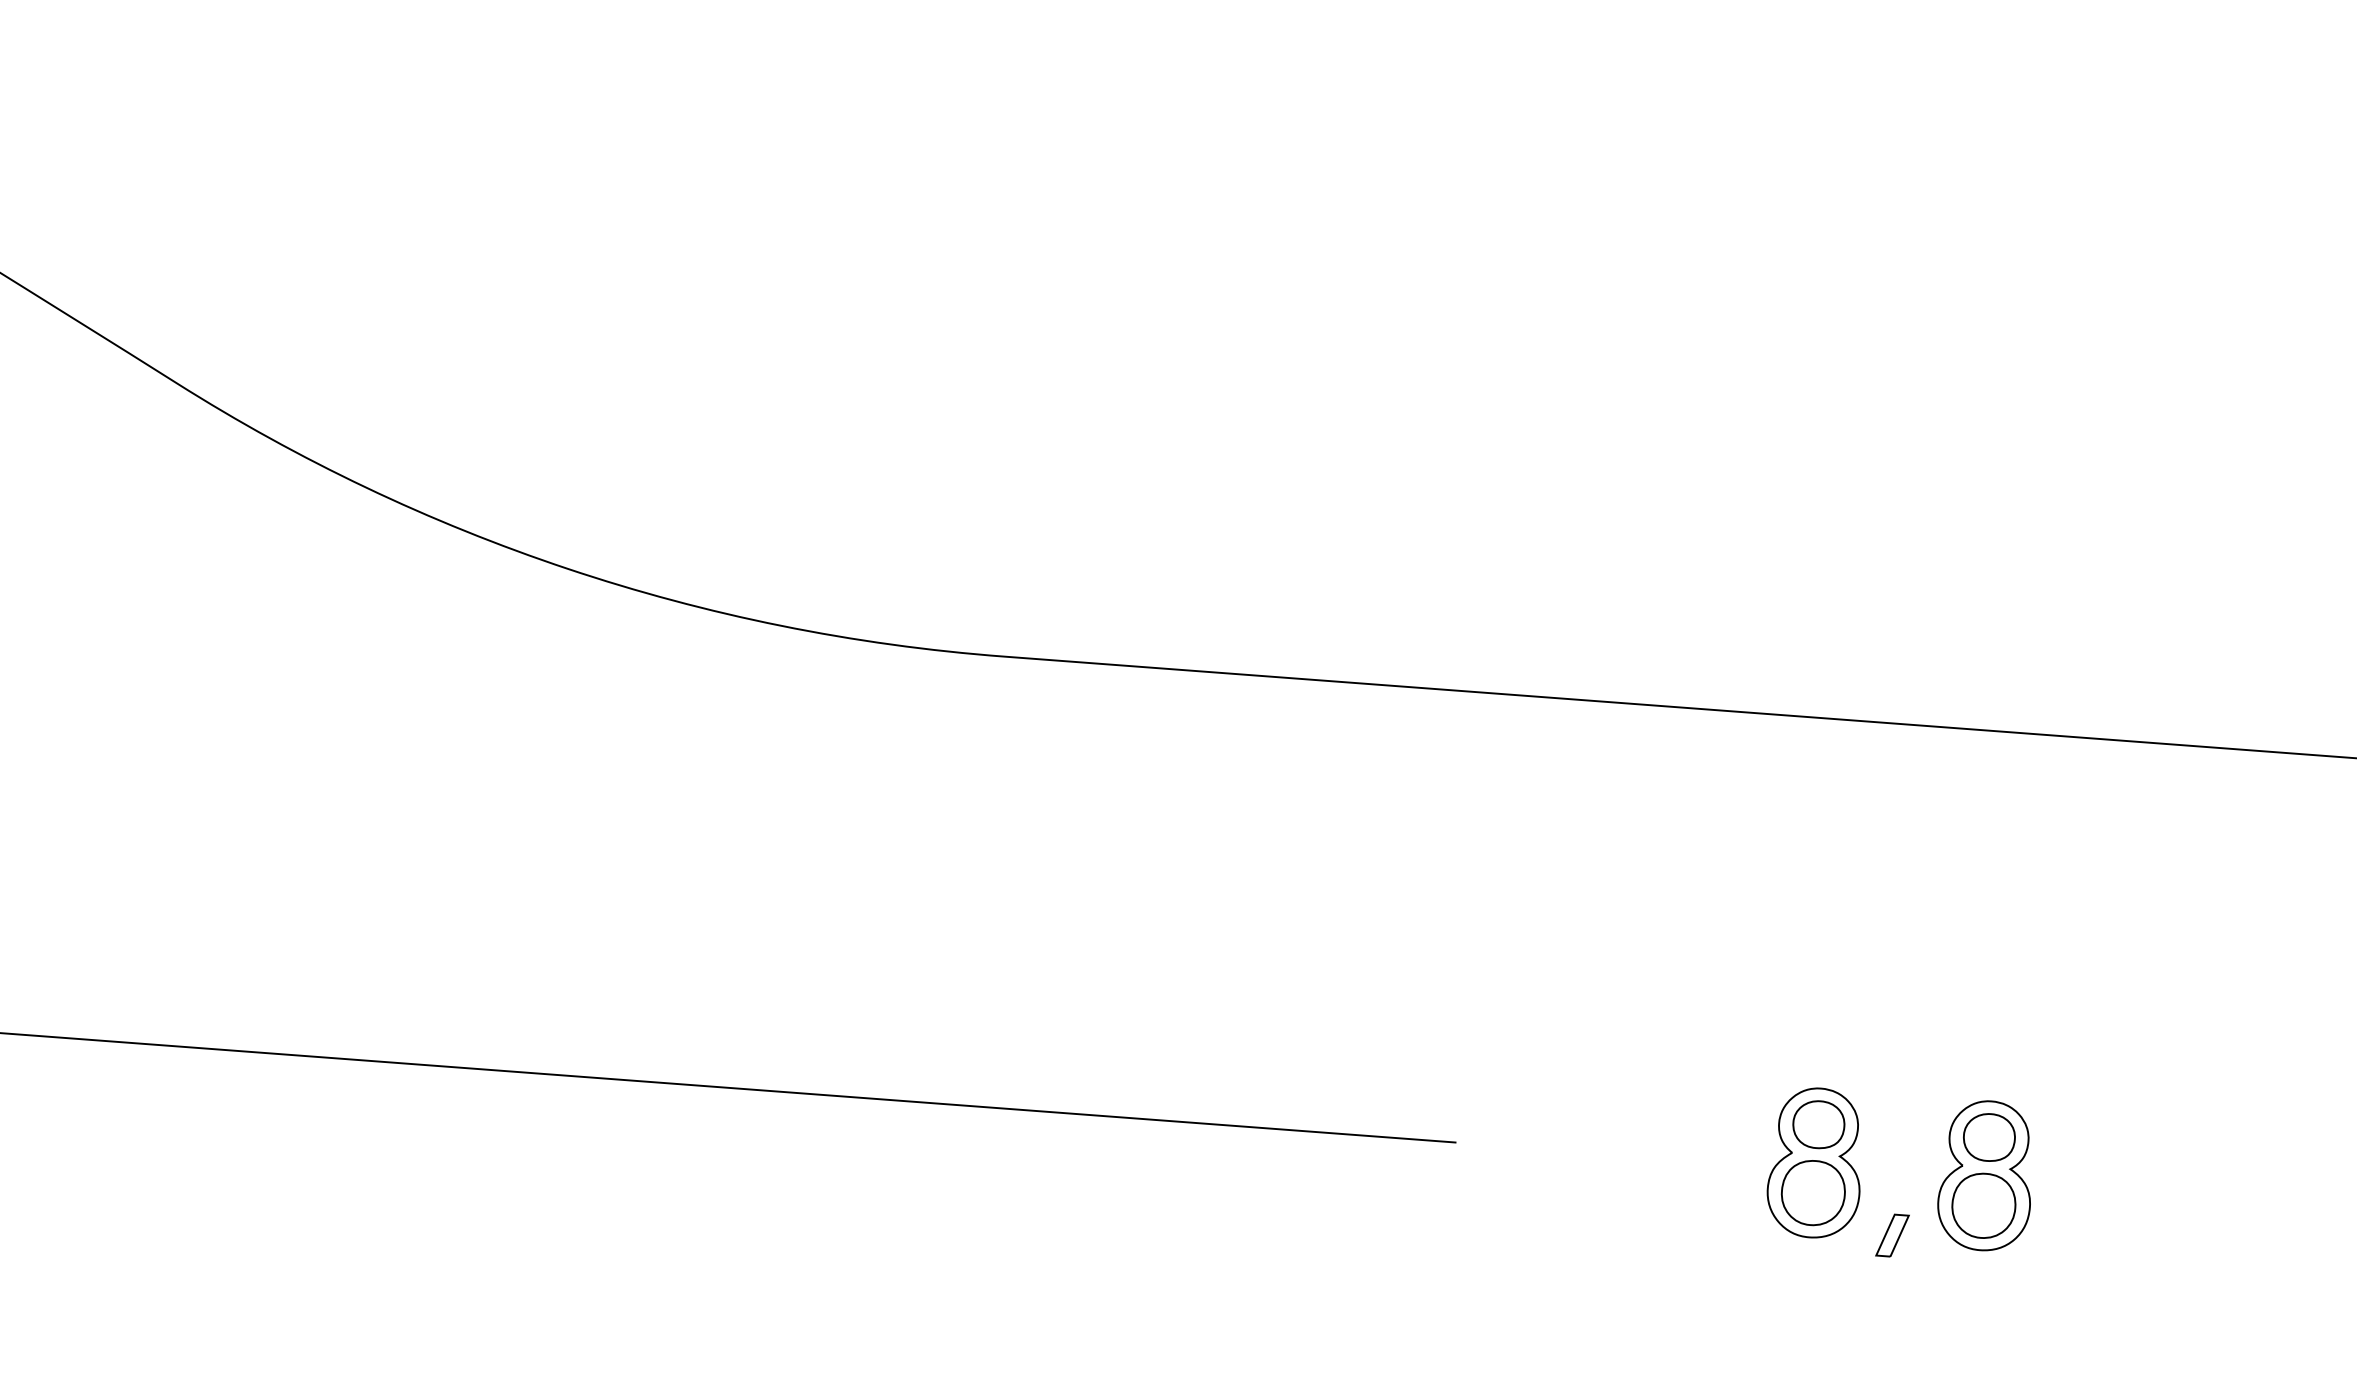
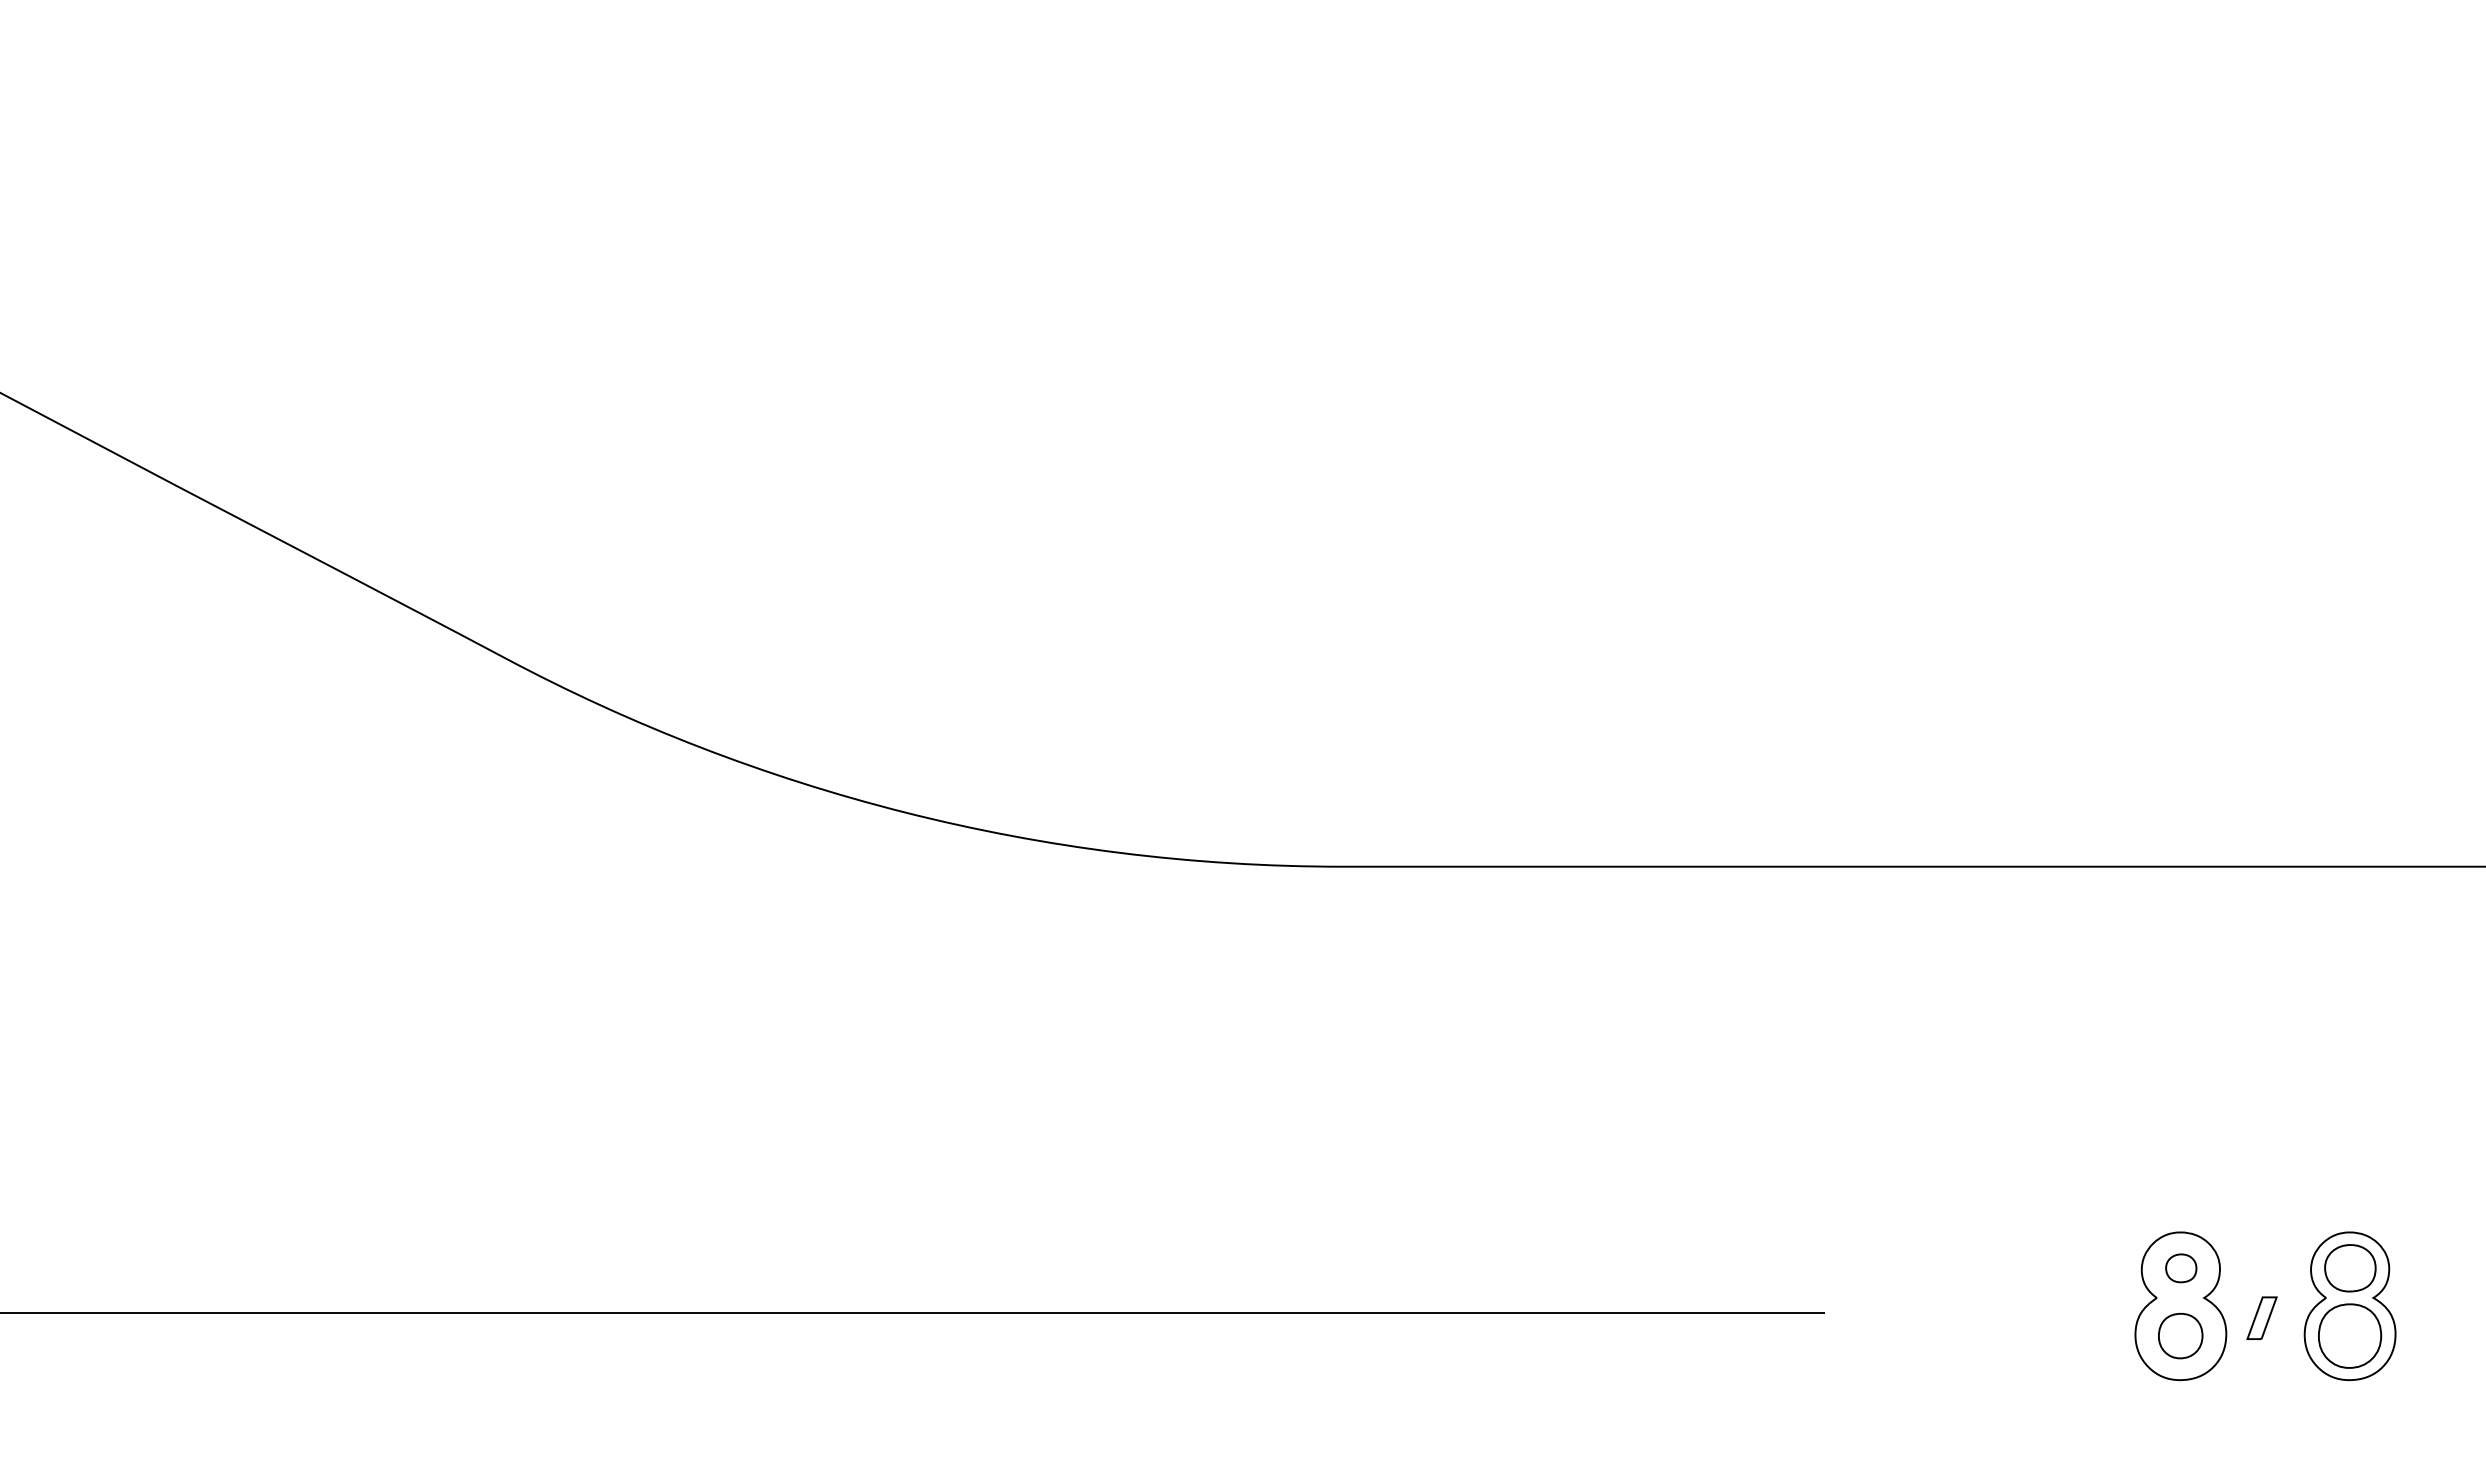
part: (1819, 1124) -> (2181, 1268), size x0.6
part: (1813, 1192) -> (2180, 1335), size x0.7
part: (1892, 1234) -> (2261, 1317), moved

